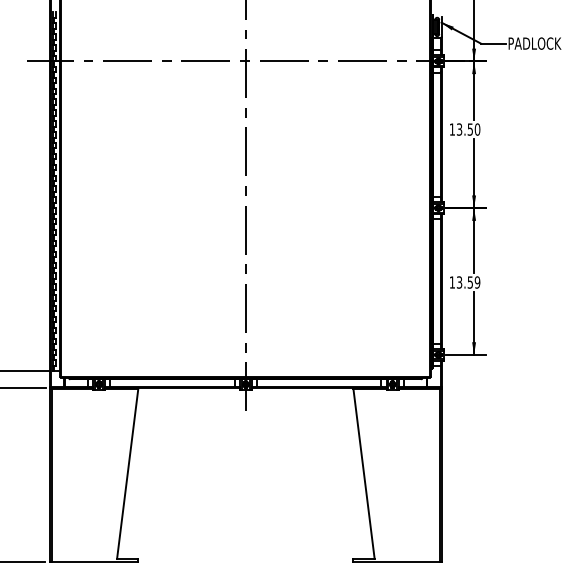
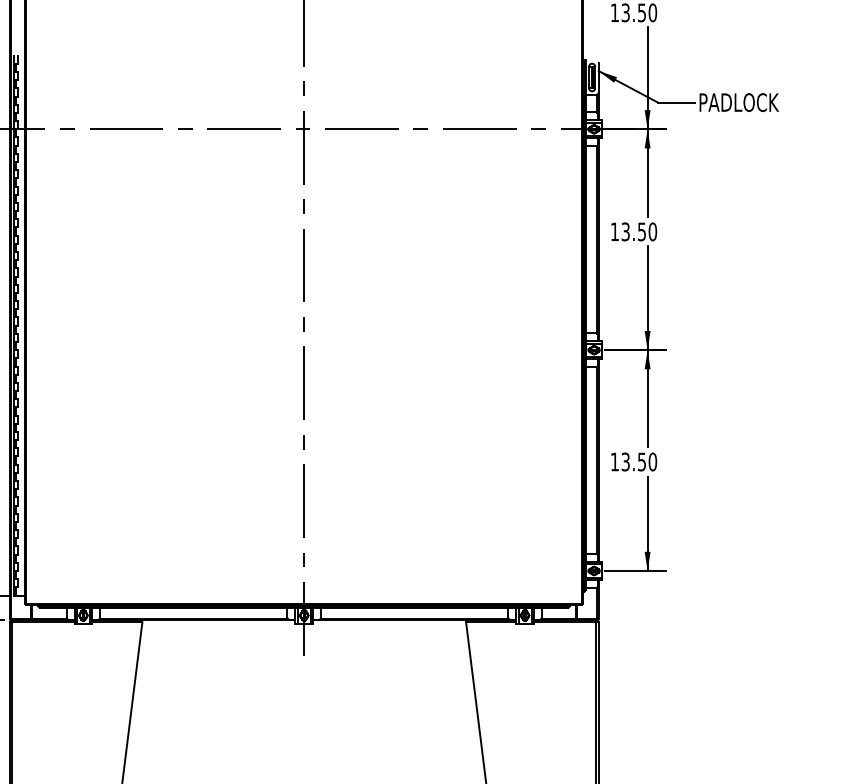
text: (477, 282) -> (652, 461), 13.59 -> 13.50

